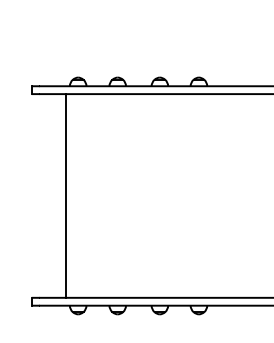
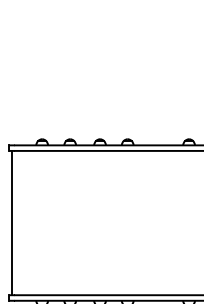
line: (65, 195) -> (11, 222), moved

